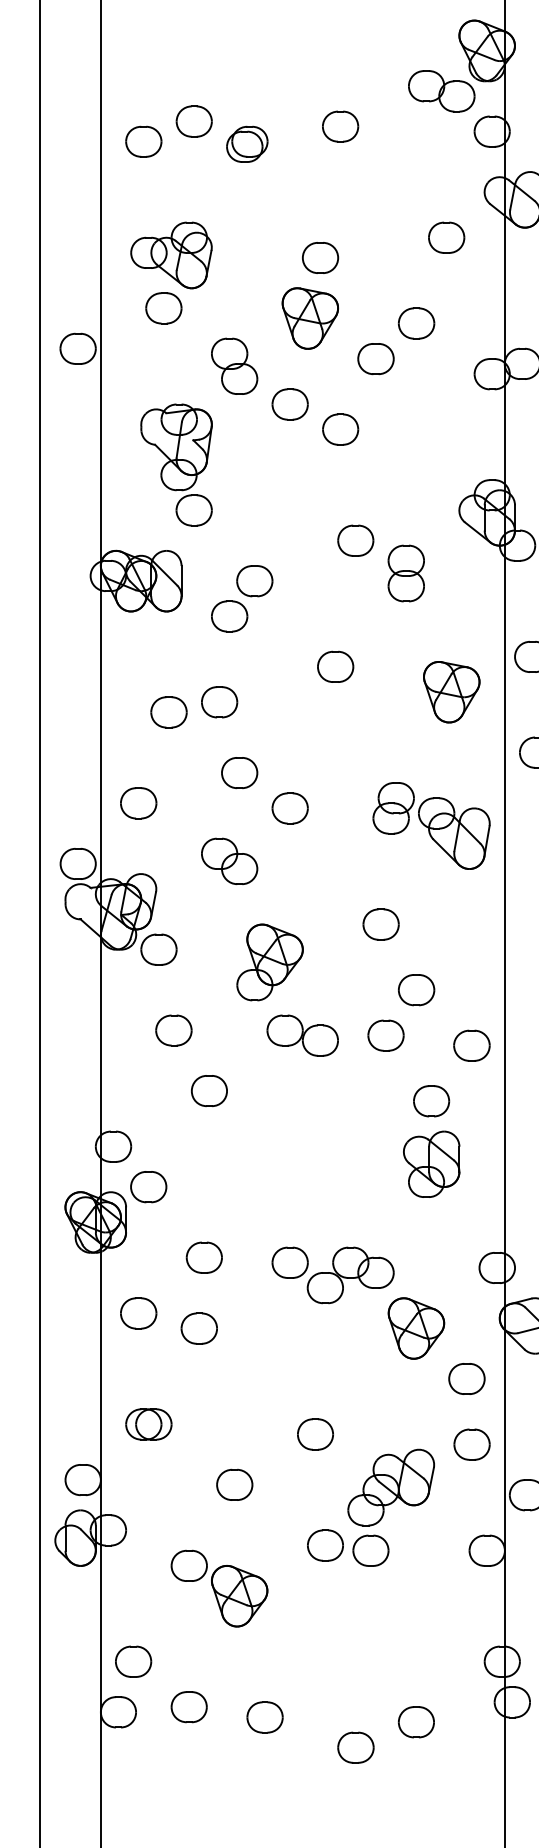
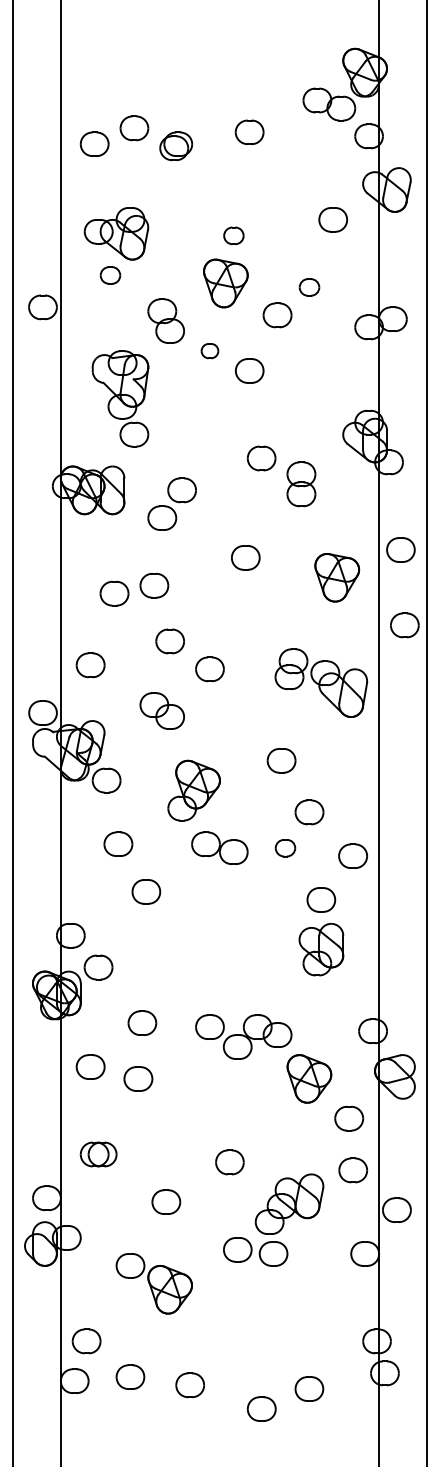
part: (320, 257) -> (233, 235), size x0.7
part: (163, 308) -> (110, 275), size x0.7
part: (416, 323) -> (309, 287), size x0.7
part: (289, 403) -> (209, 350), size x0.6
part: (386, 1034) -> (285, 847), size x0.7

